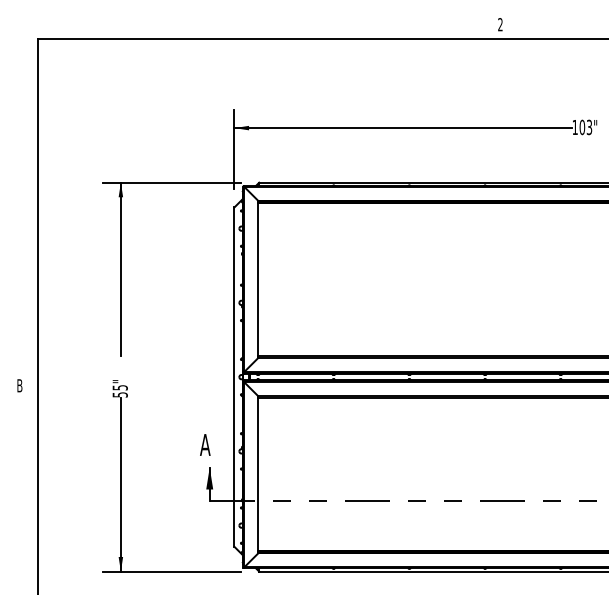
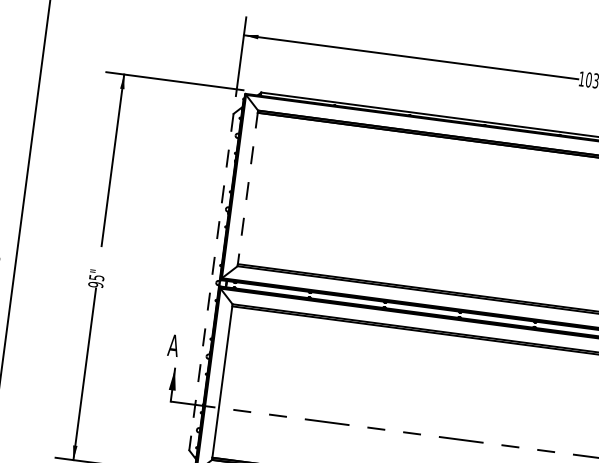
line: (258, 279) -> (247, 188), solid -> dashed
line: (234, 377) -> (211, 282), solid -> dashed
text: (119, 394) -> (95, 284), 55" -> 95"

